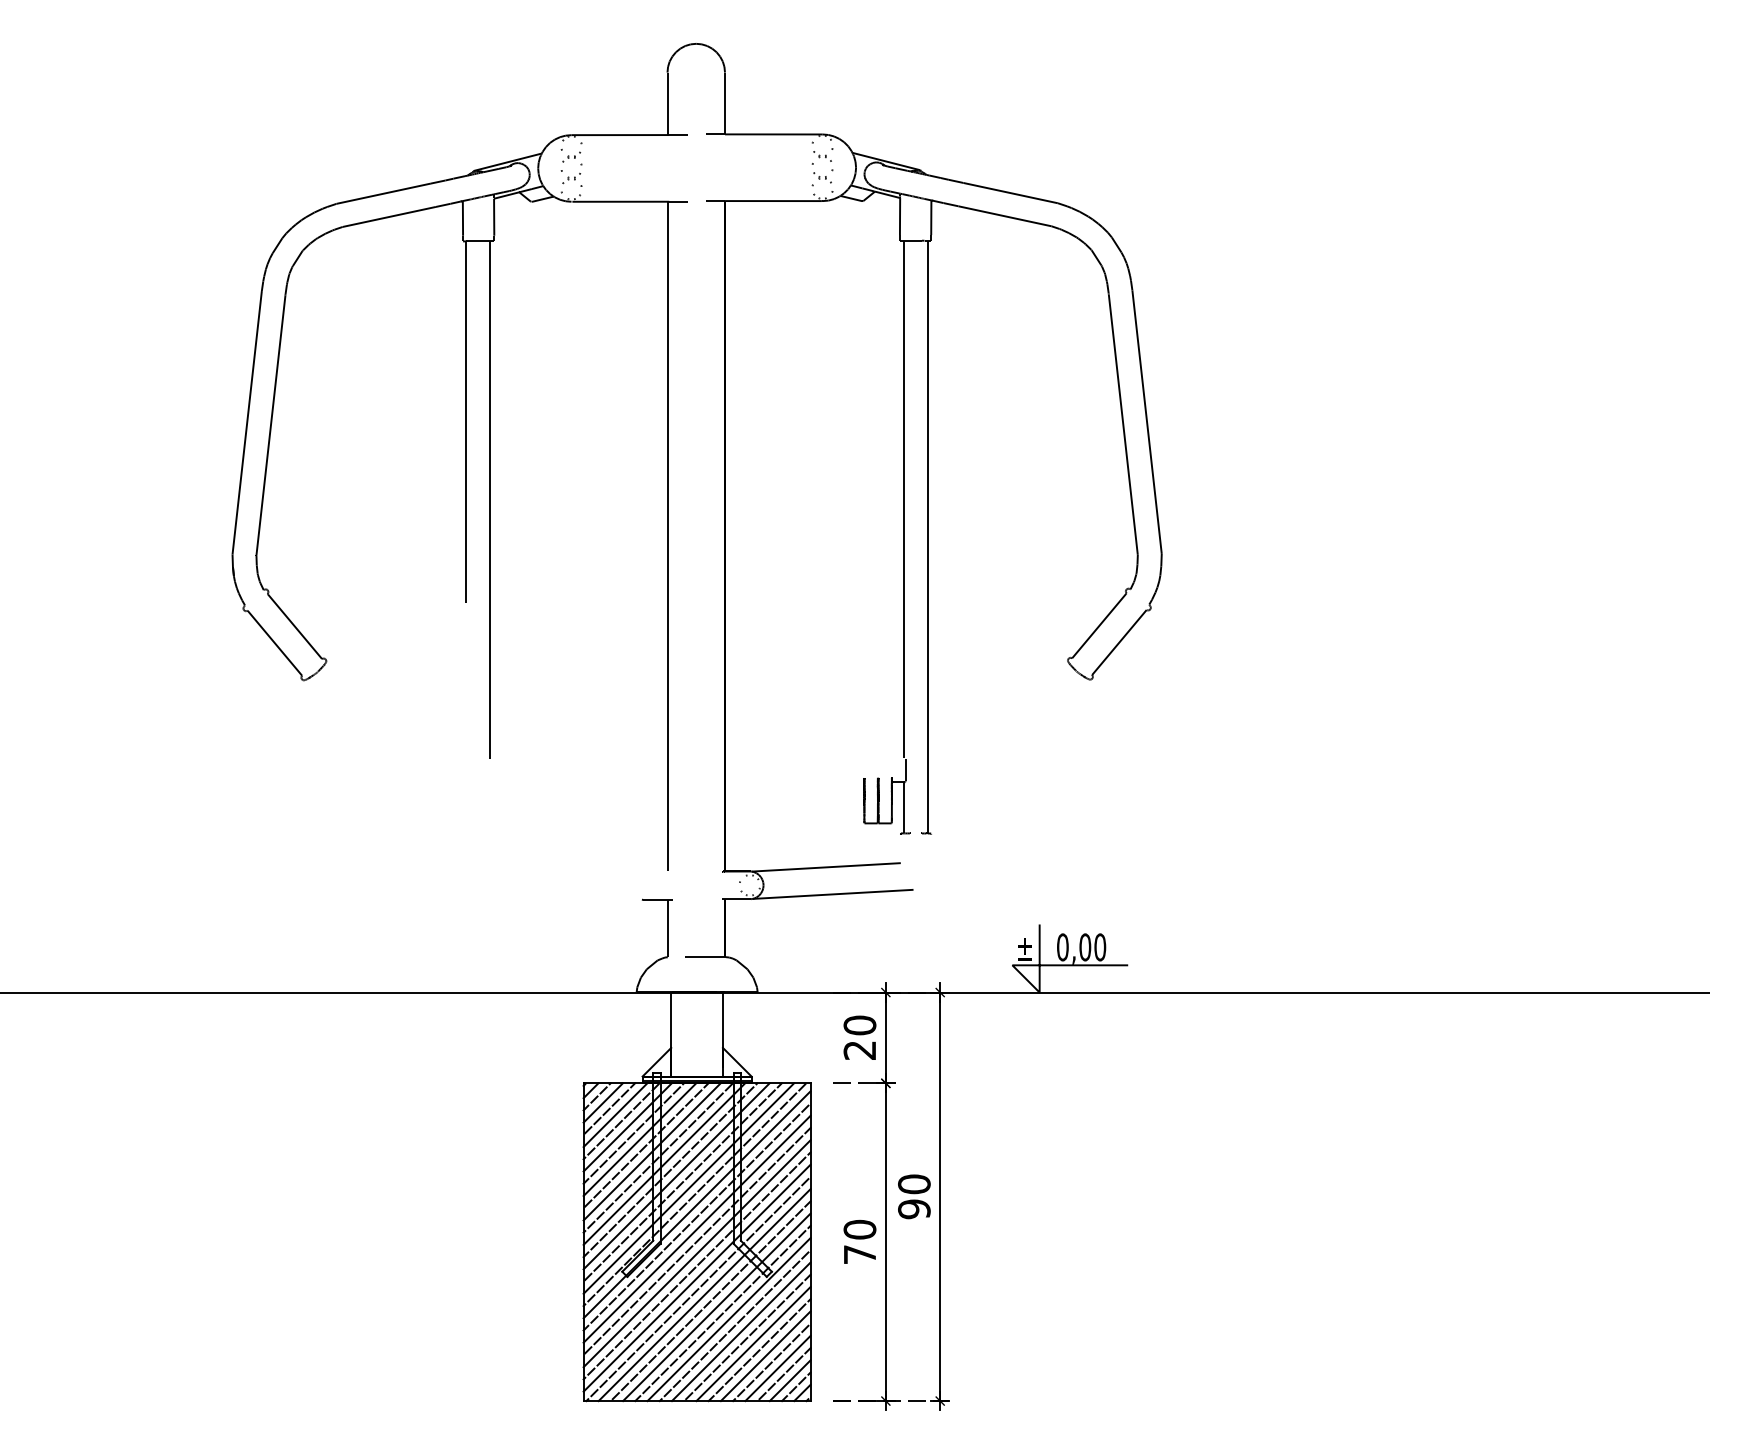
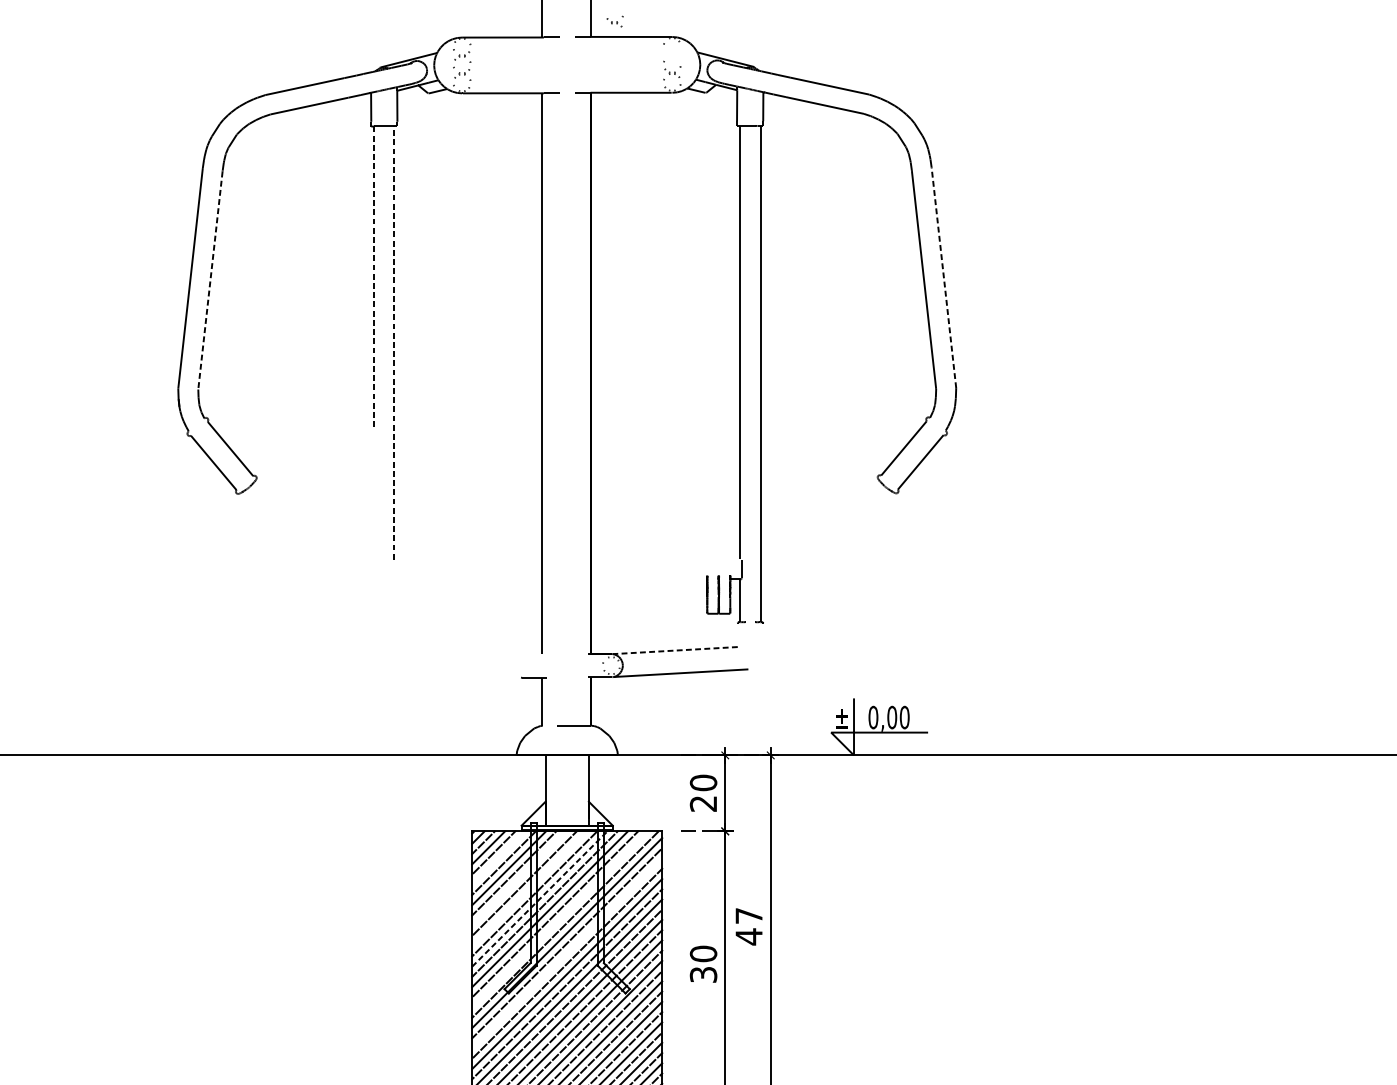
part: (823, 154) -> (615, 21), moved
line: (466, 422) -> (374, 278), solid -> dashed
line: (1147, 422) -> (944, 278), solid -> dashed
line: (270, 425) -> (210, 280), solid -> dashed
line: (490, 500) -> (394, 343), solid -> dashed
line: (826, 867) -> (675, 650), solid -> dashed
line: (615, 1115) -> (498, 858), removed
line: (639, 1139) -> (518, 878), removed
line: (651, 1151) -> (529, 888), removed
line: (664, 1163) -> (539, 898), solid -> dashed
line: (688, 1188) -> (560, 919), removed
text: (914, 1196) -> (749, 926), 90 -> 47
line: (696, 1228) -> (566, 952), removed
text: (859, 1254) -> (703, 974), 70 -> 30

